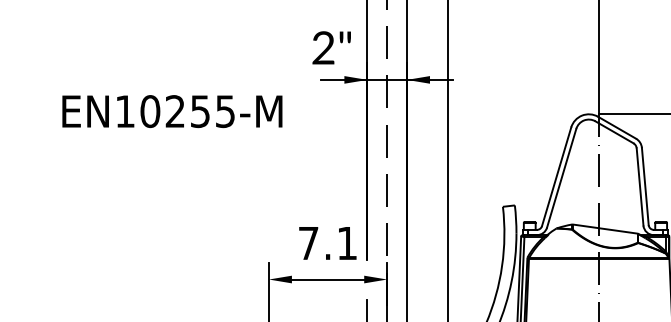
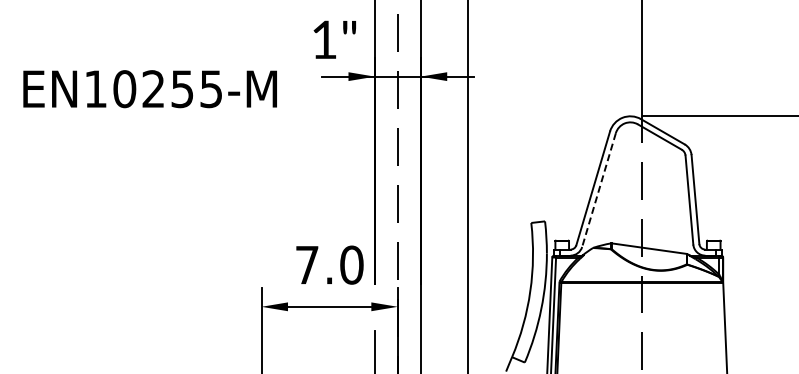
text: (322, 47) -> (323, 39), 2" -> 1"
text: (171, 111) -> (149, 89), moved
line: (561, 178) -> (598, 190), solid -> dashed
text: (347, 242) -> (351, 264), 7.1 -> 7.0

